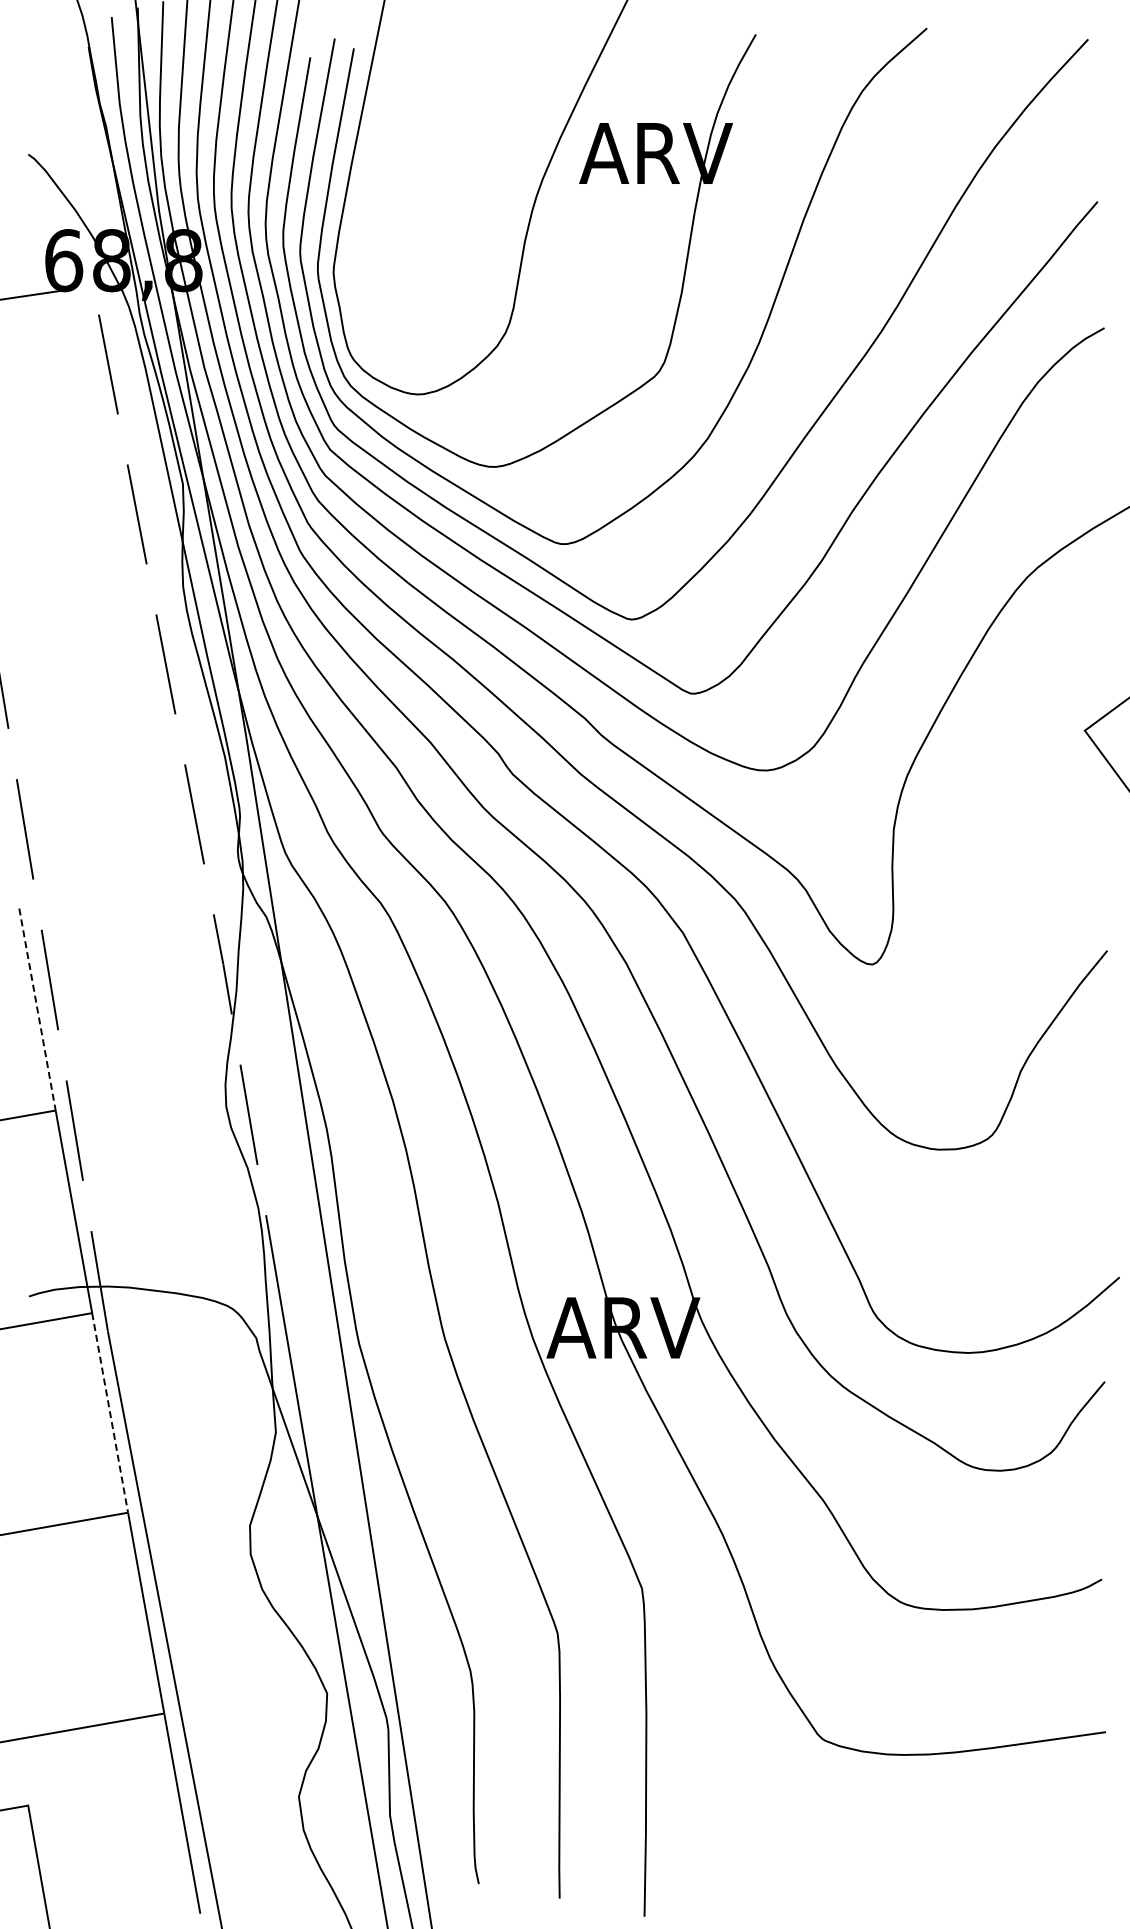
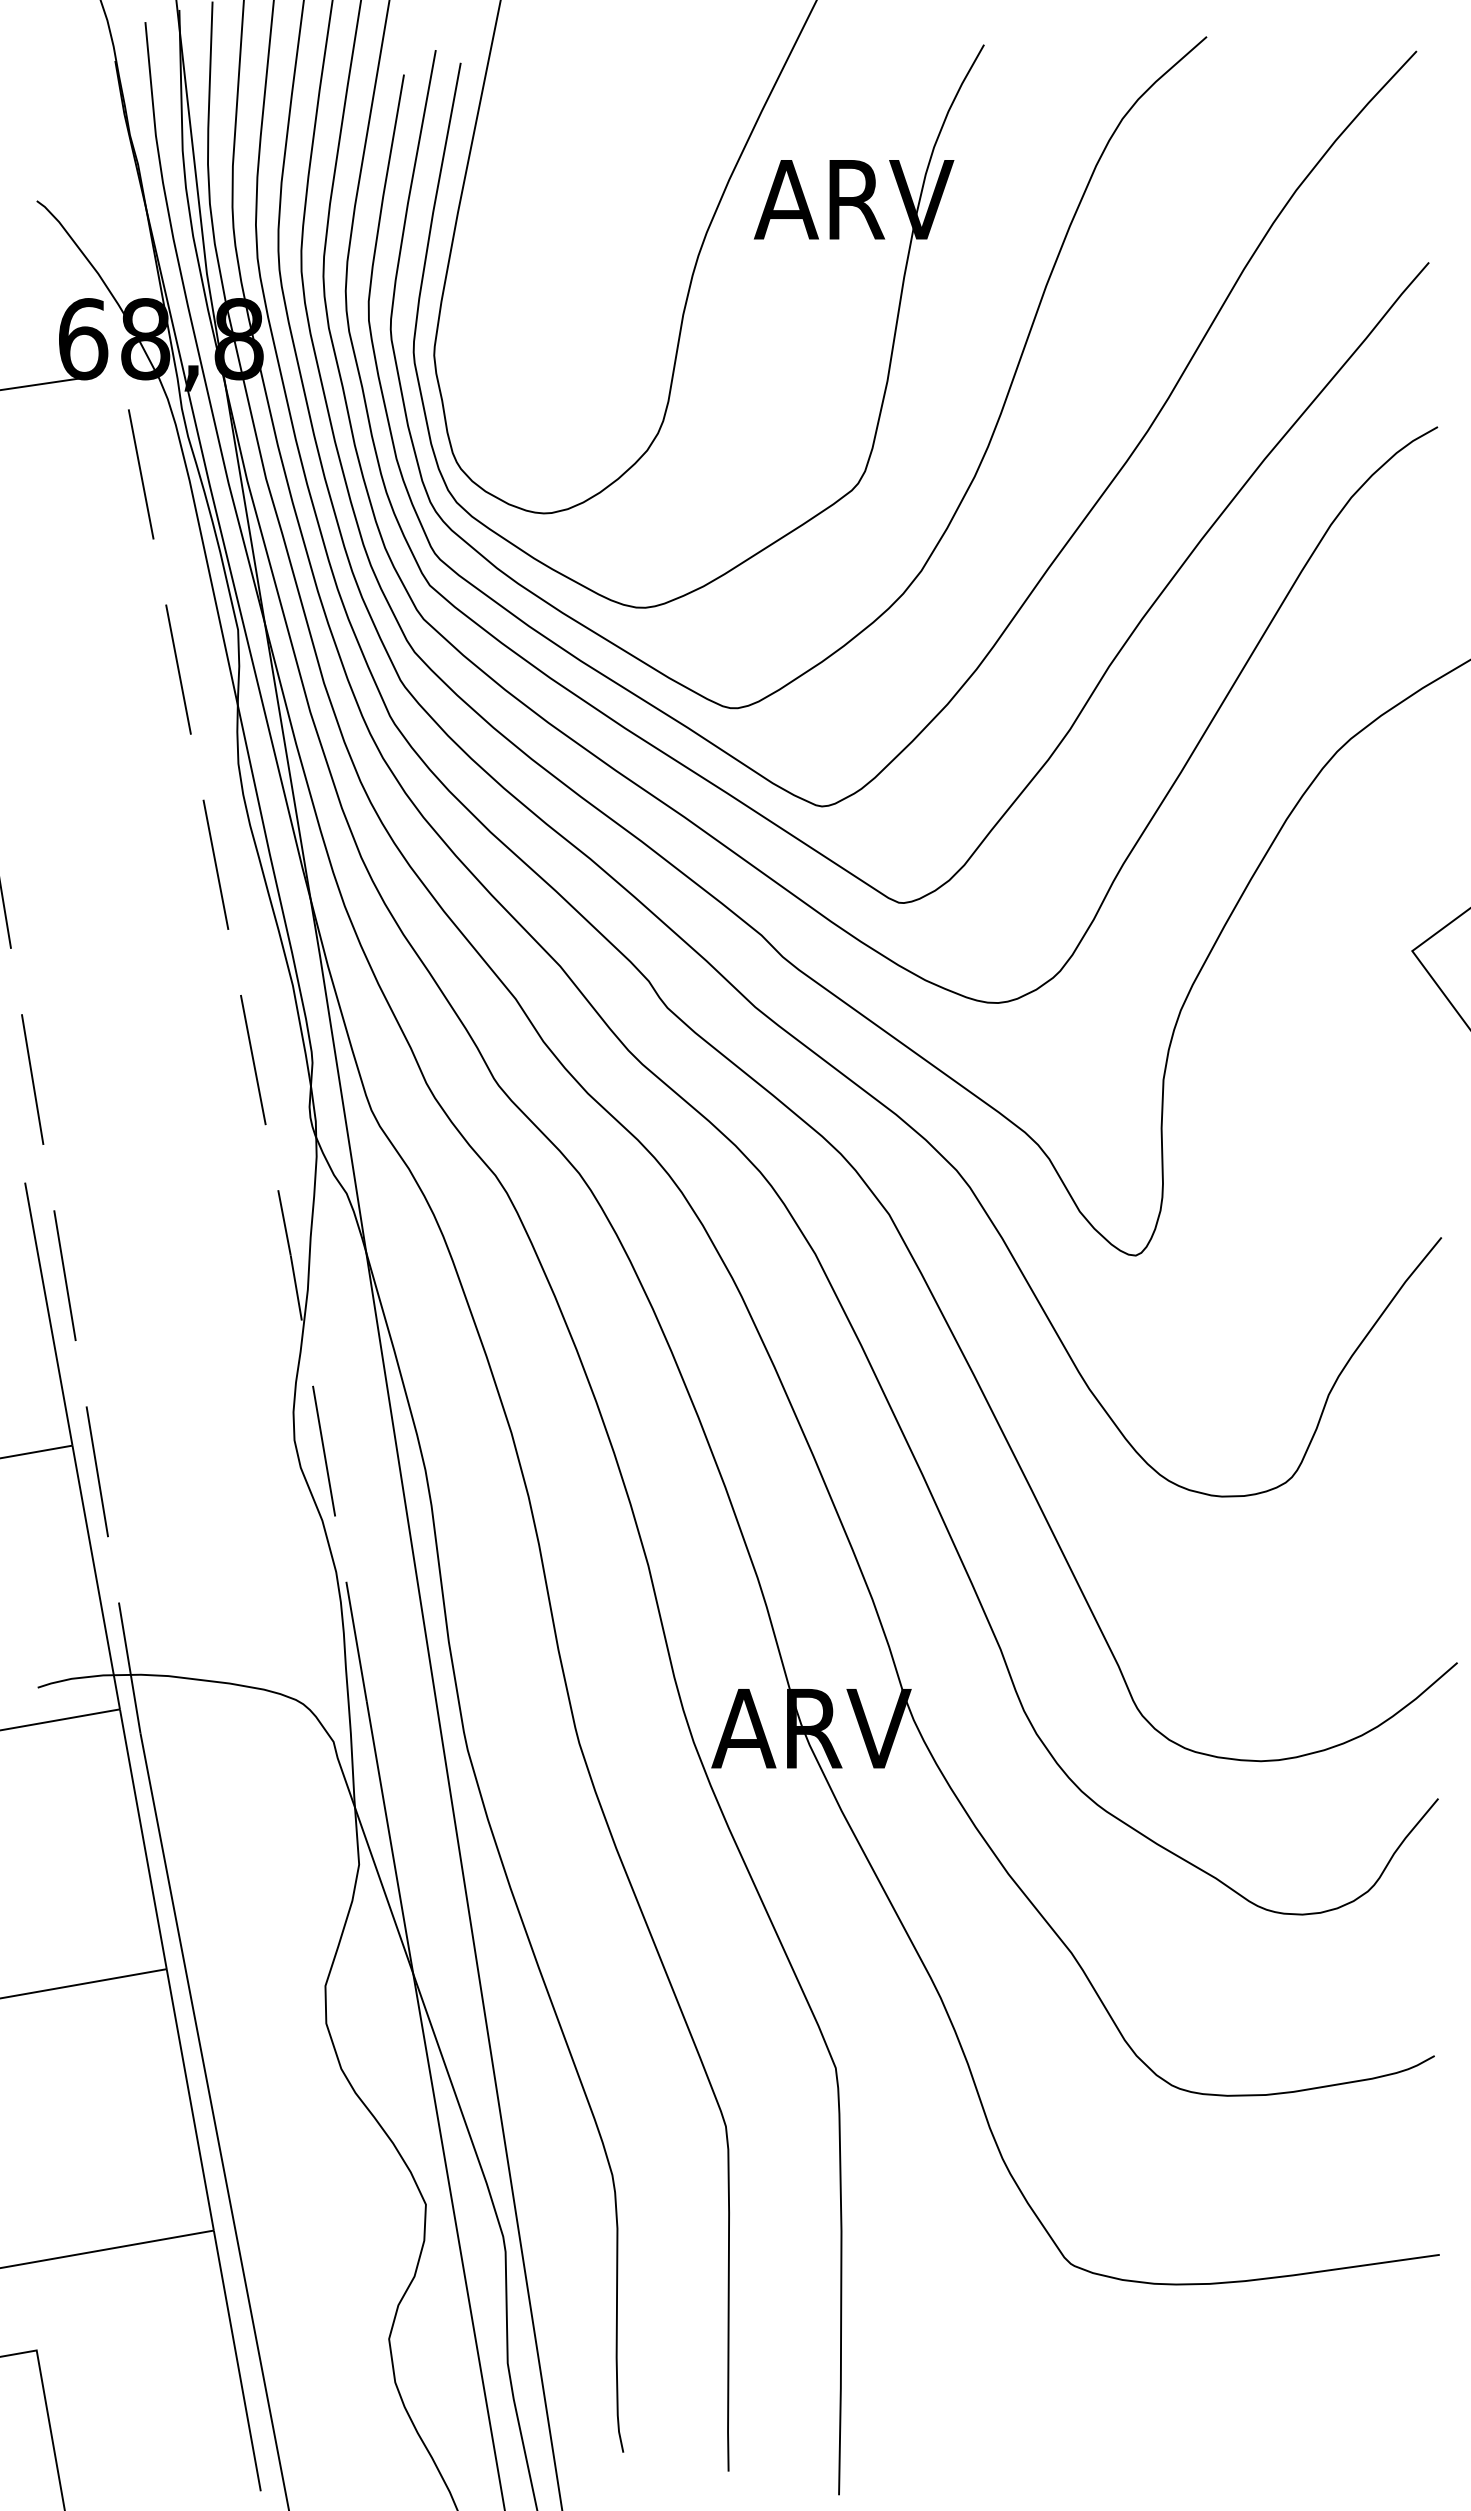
line: (37, 1009) -> (48, 1314), dashed -> solid
line: (110, 1413) -> (143, 1840), dashed -> solid

